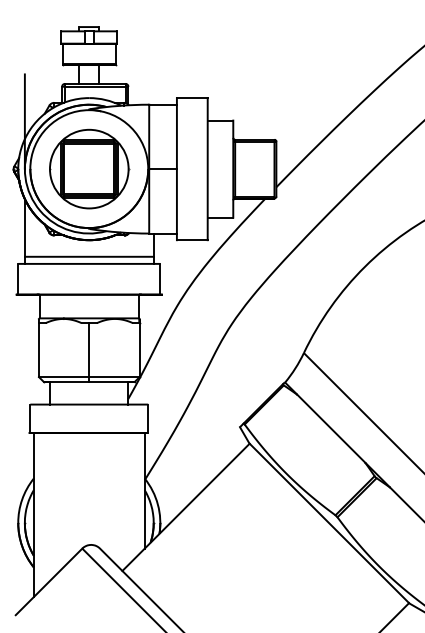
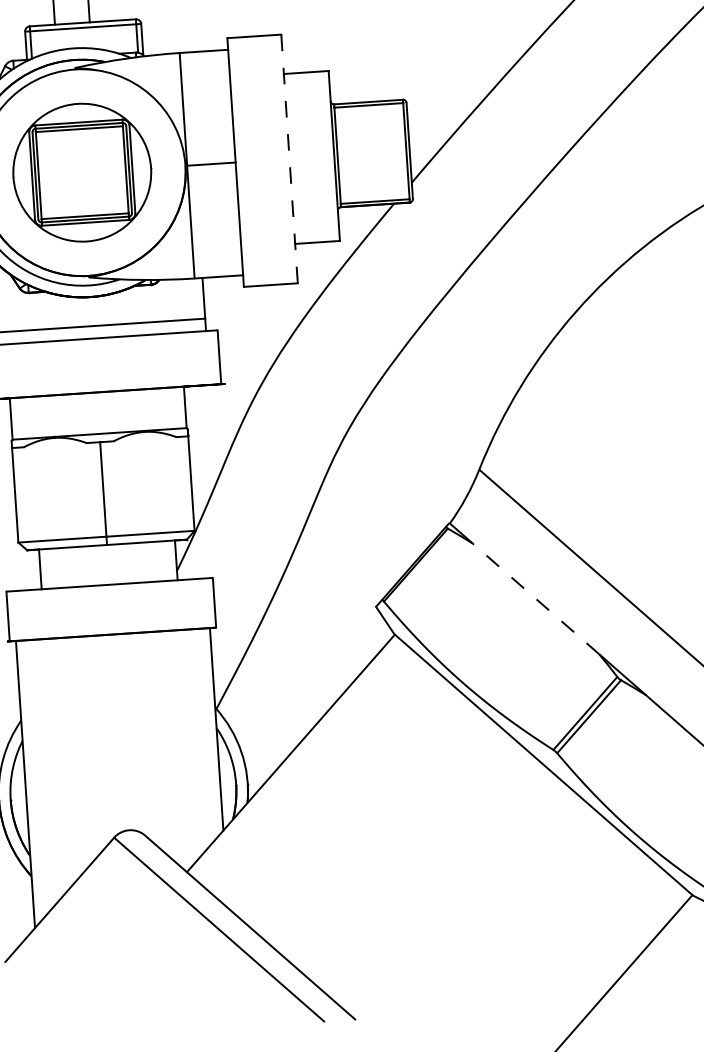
line: (207, 169) -> (289, 159), solid -> dashed
line: (331, 428) -> (536, 598), solid -> dashed

